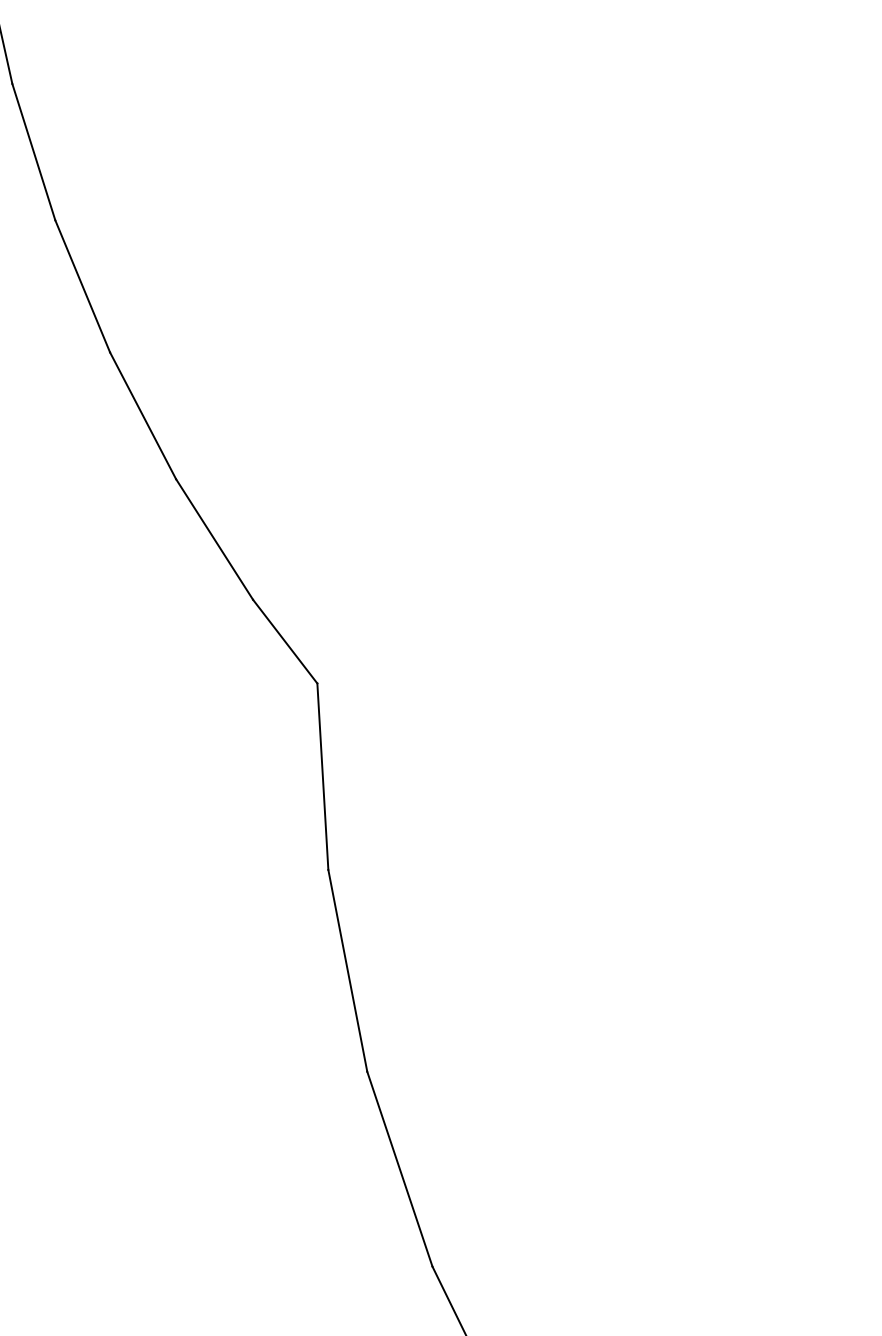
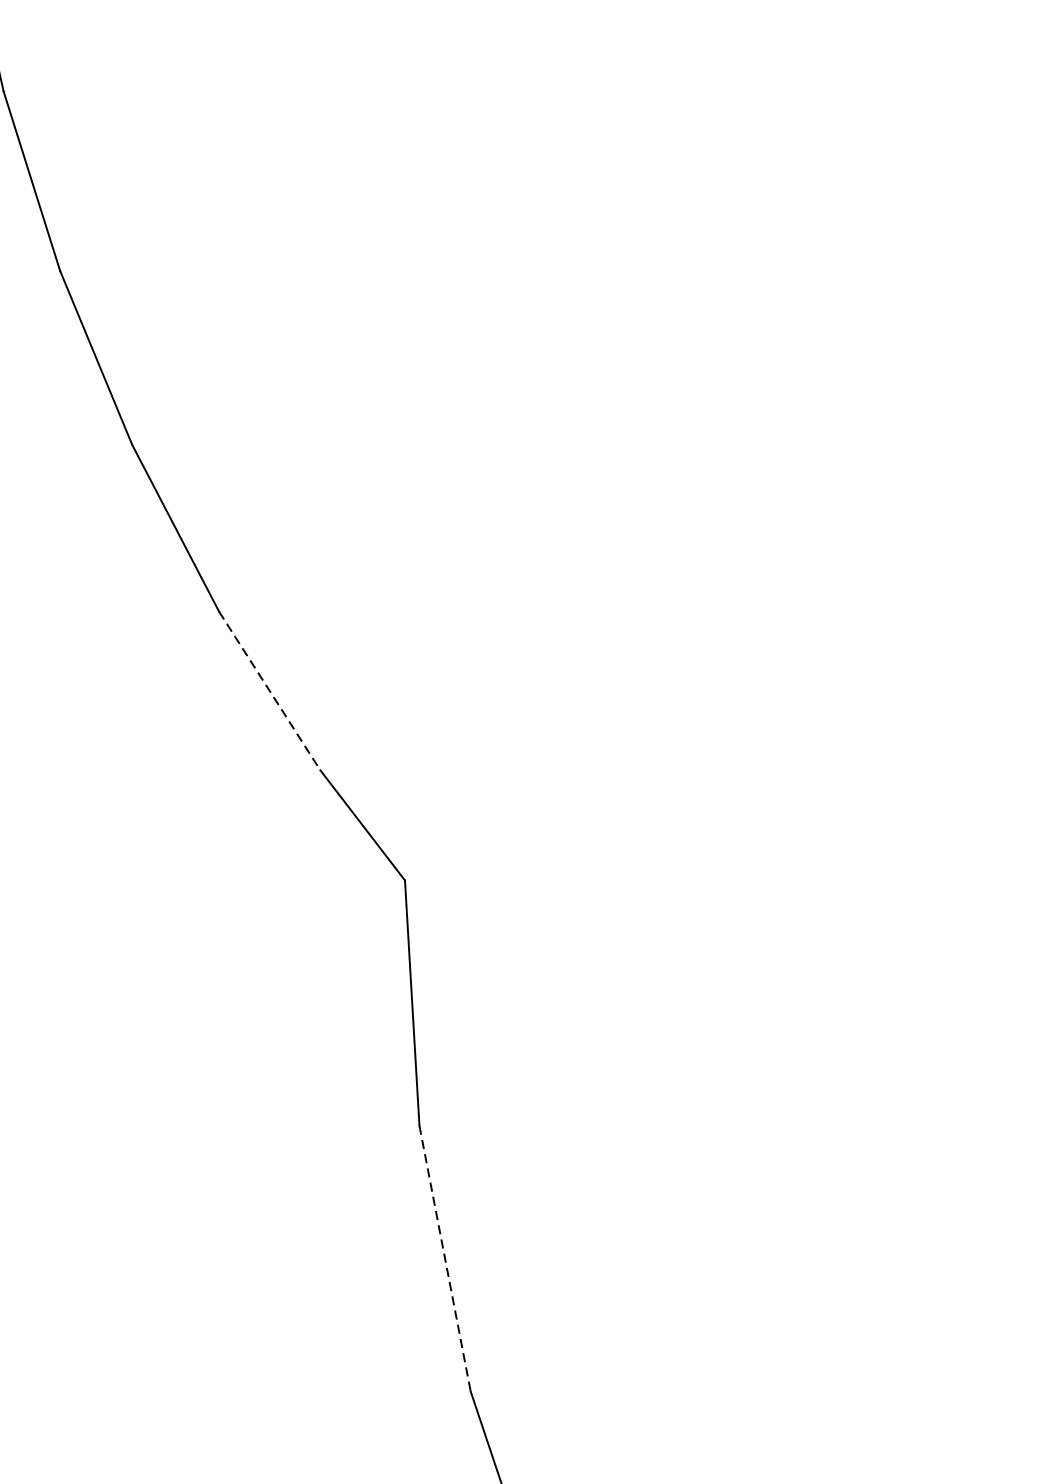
line: (214, 539) -> (269, 690), solid -> dashed
line: (347, 970) -> (444, 1258), solid -> dashed

